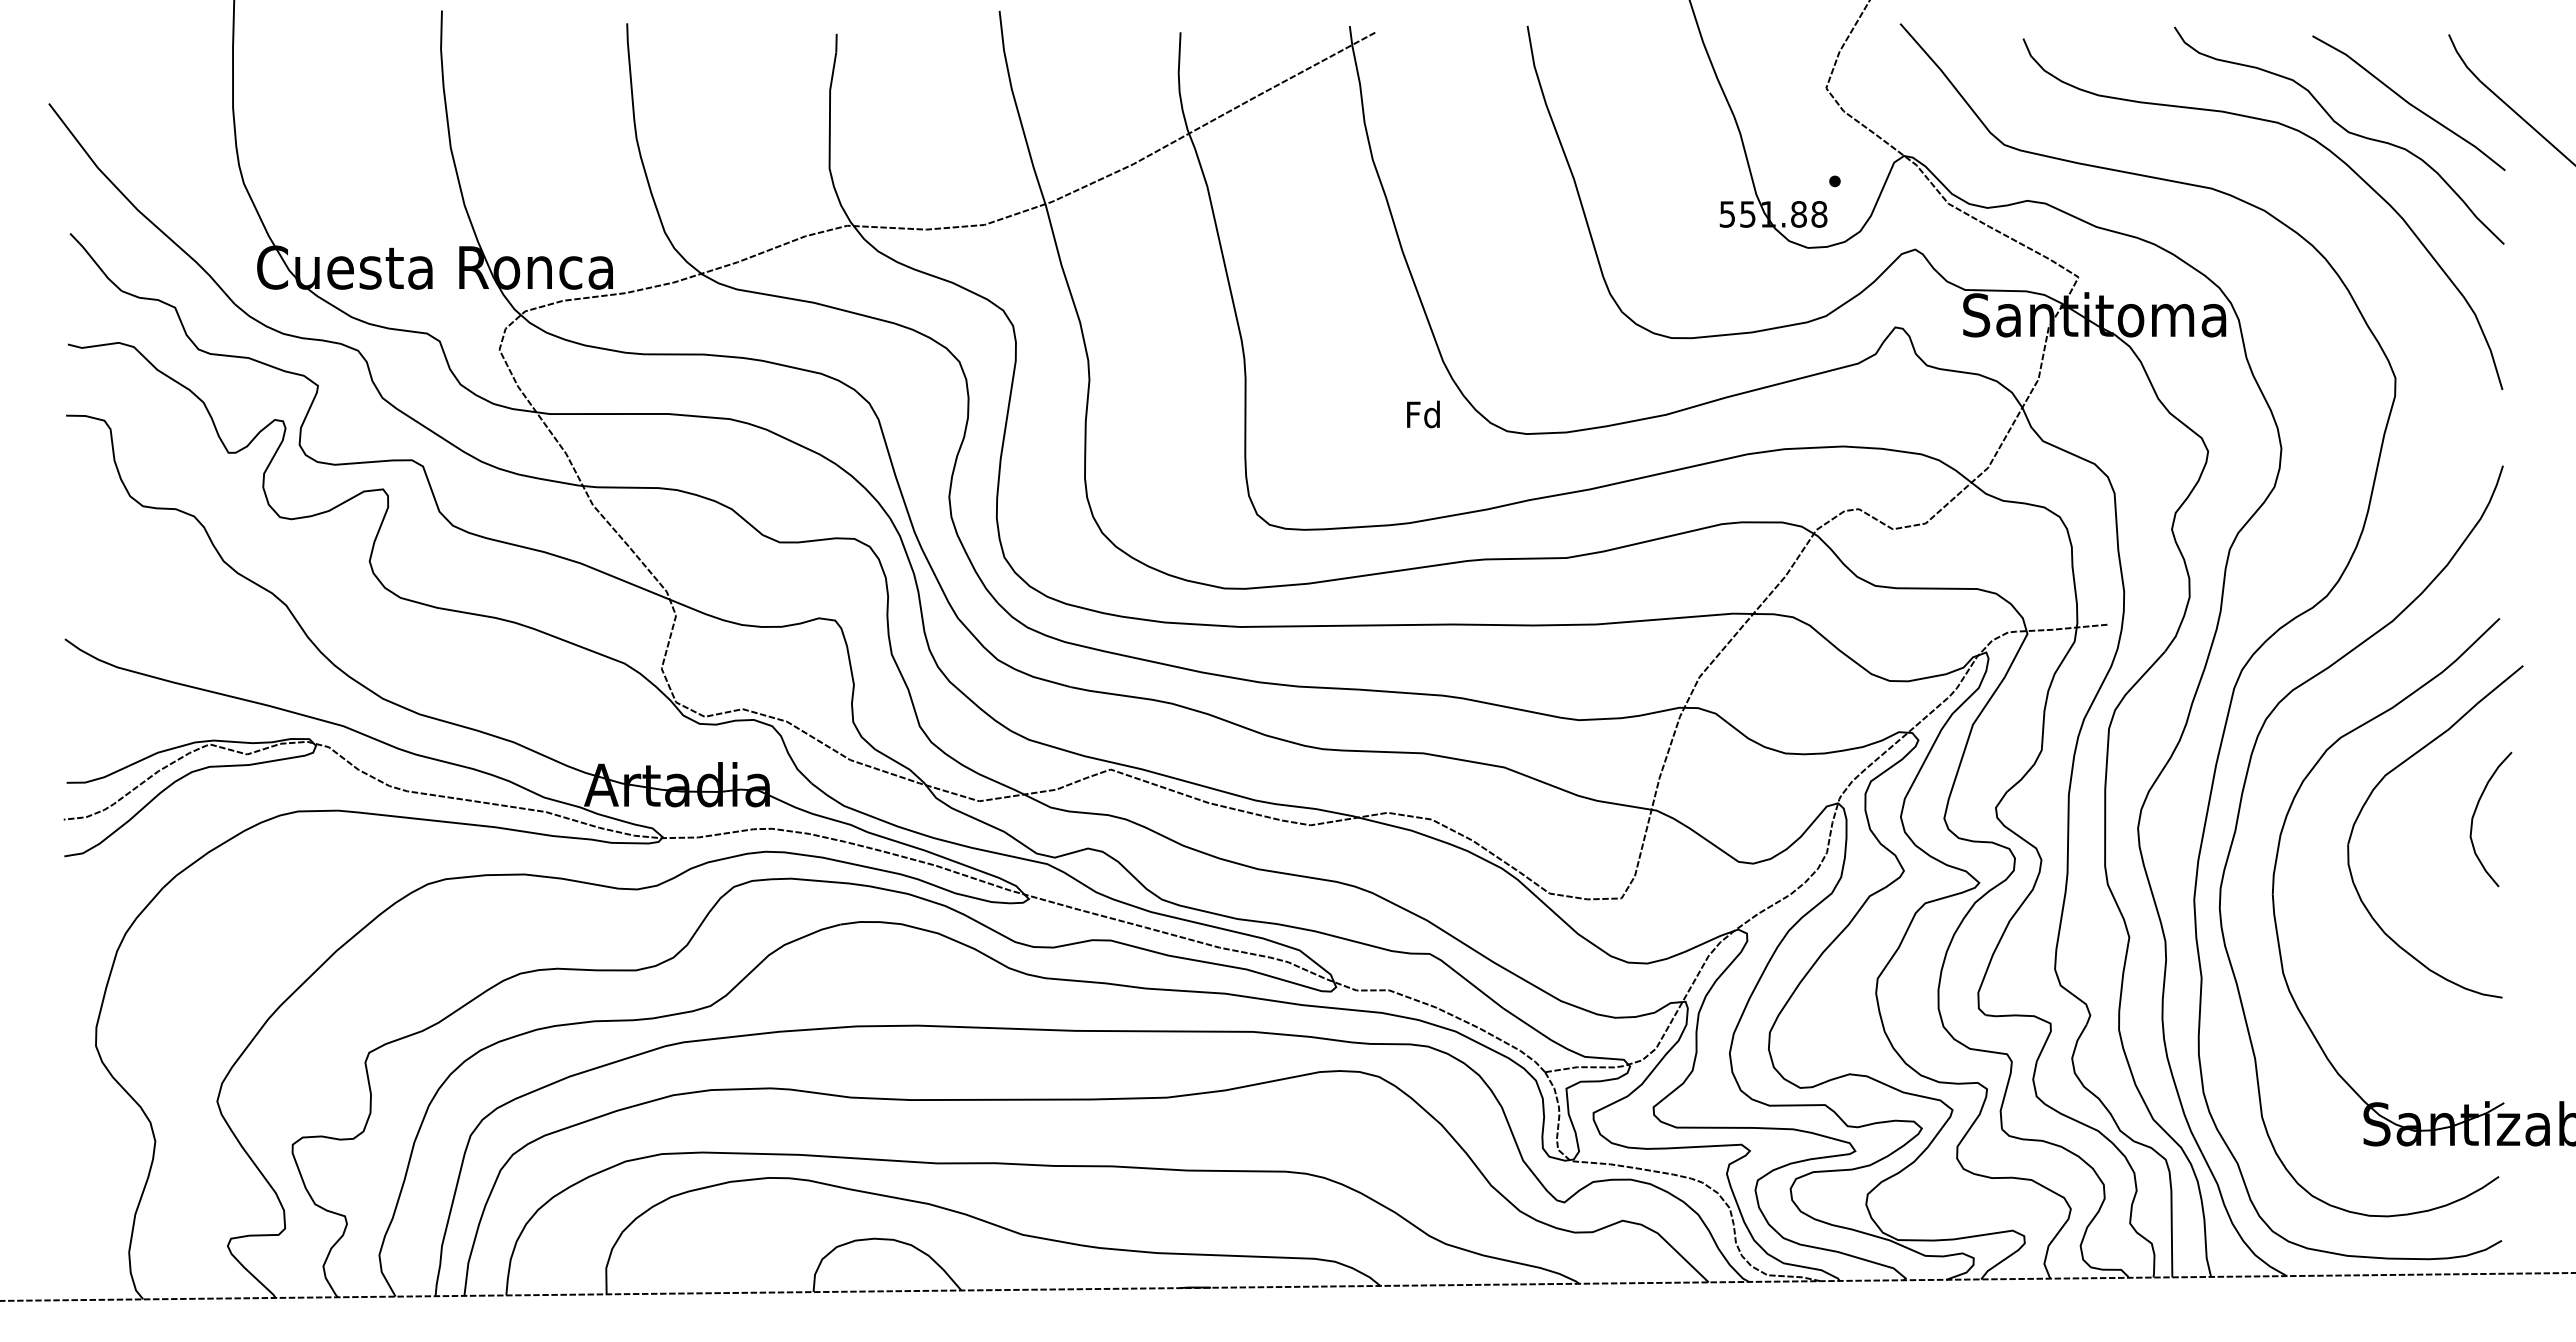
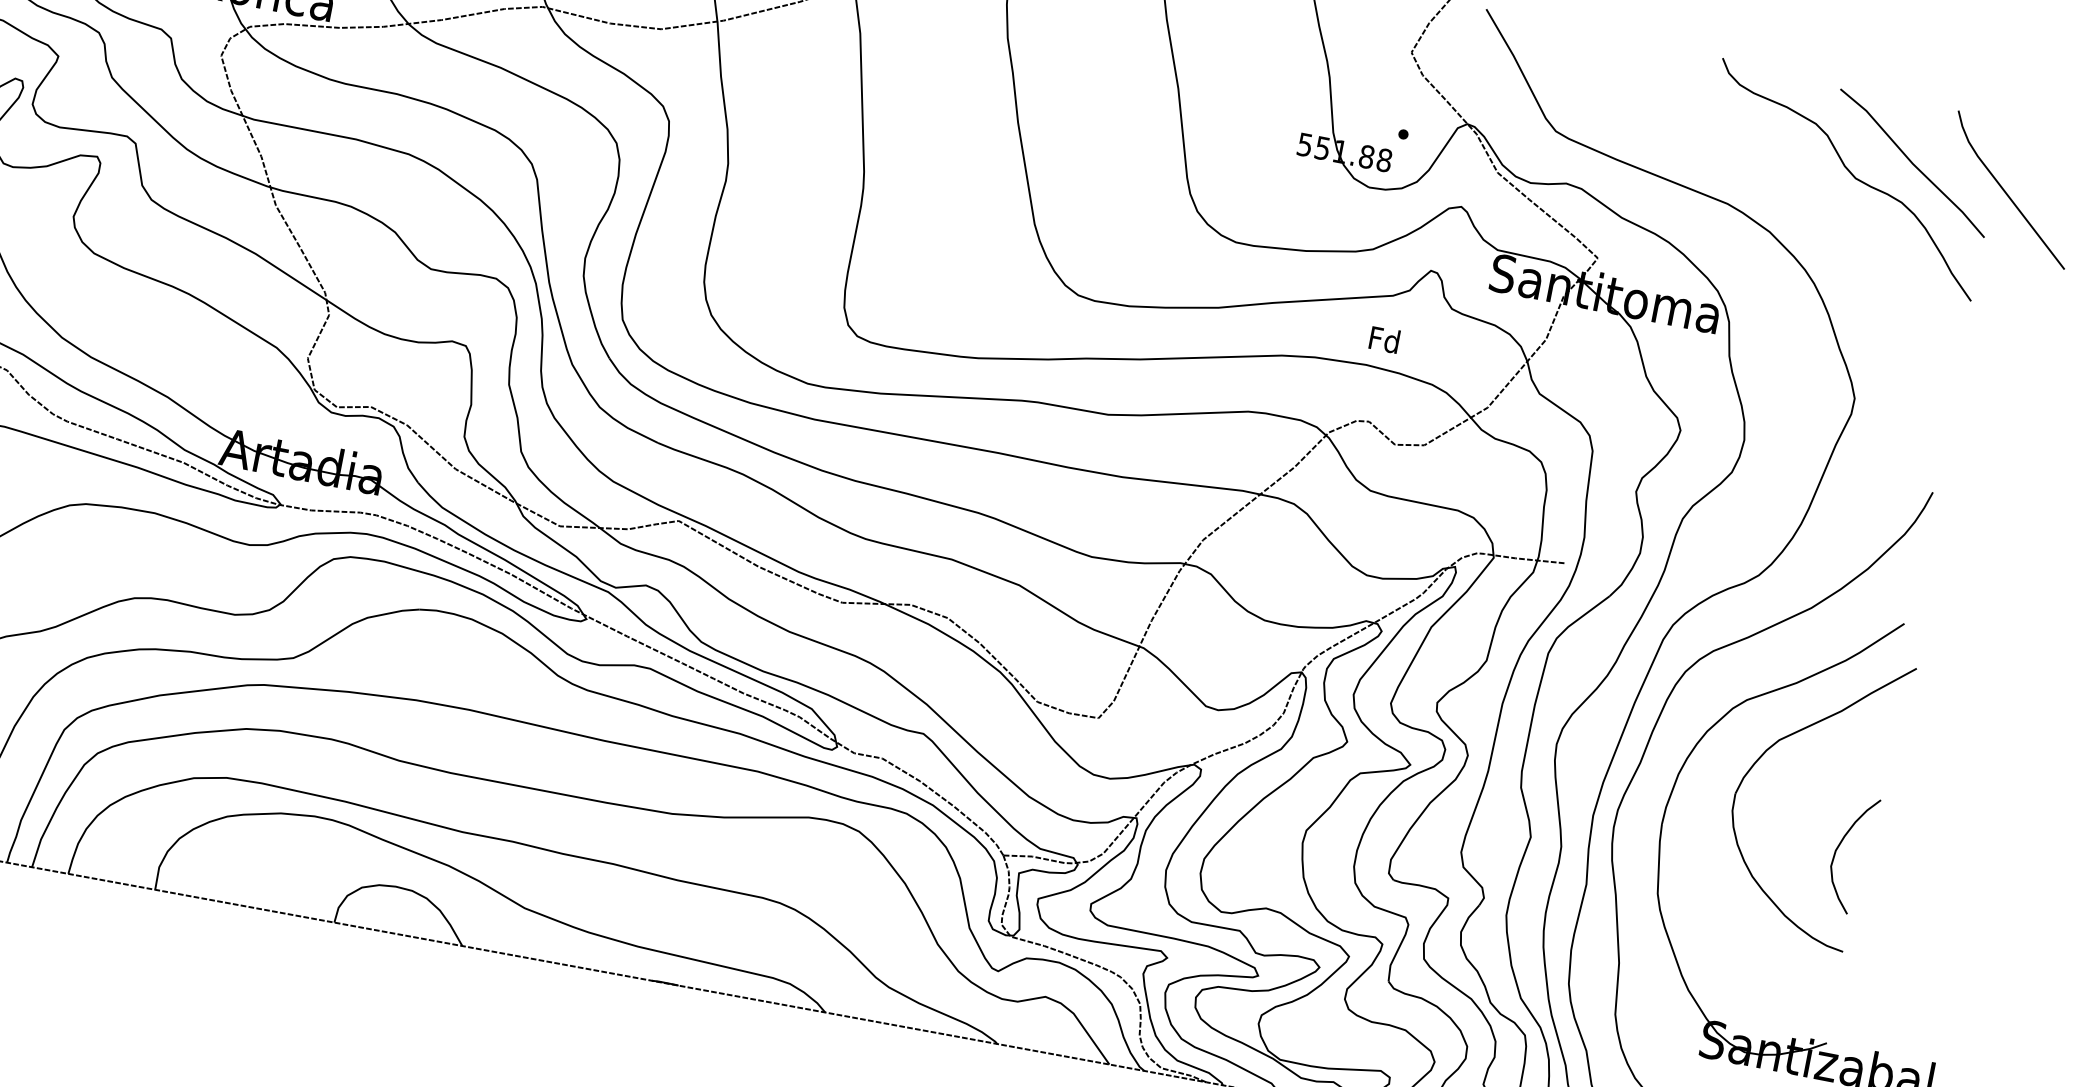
curve: (2302, 134) -> (1815, 172), removed
text: (1423, 414) -> (1384, 339), moved
curve: (2475, 813) -> (1839, 846), moved

